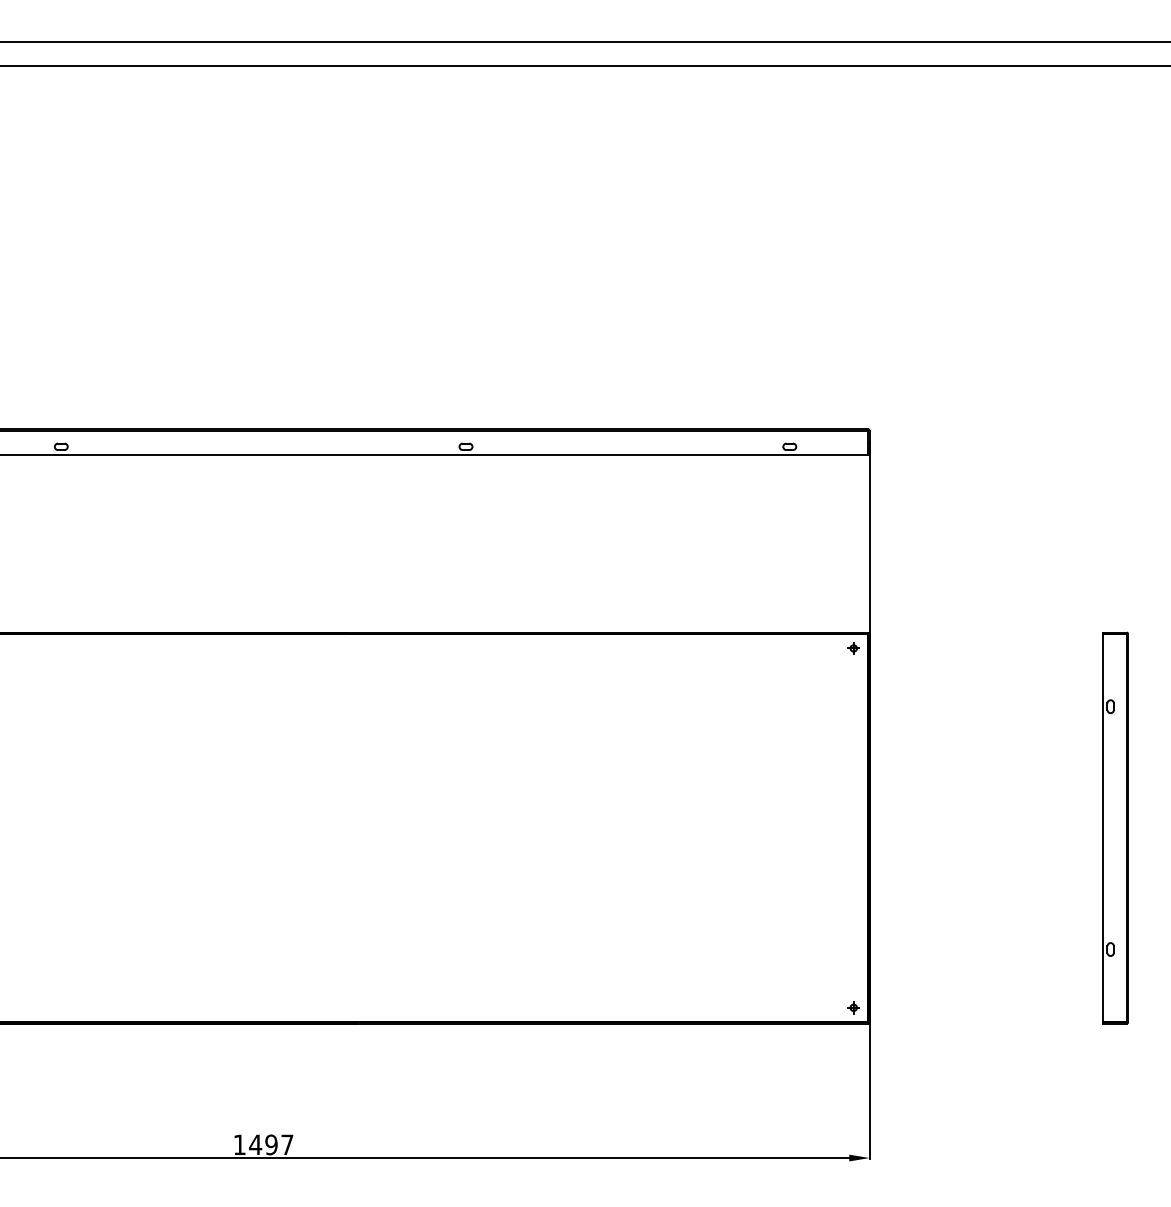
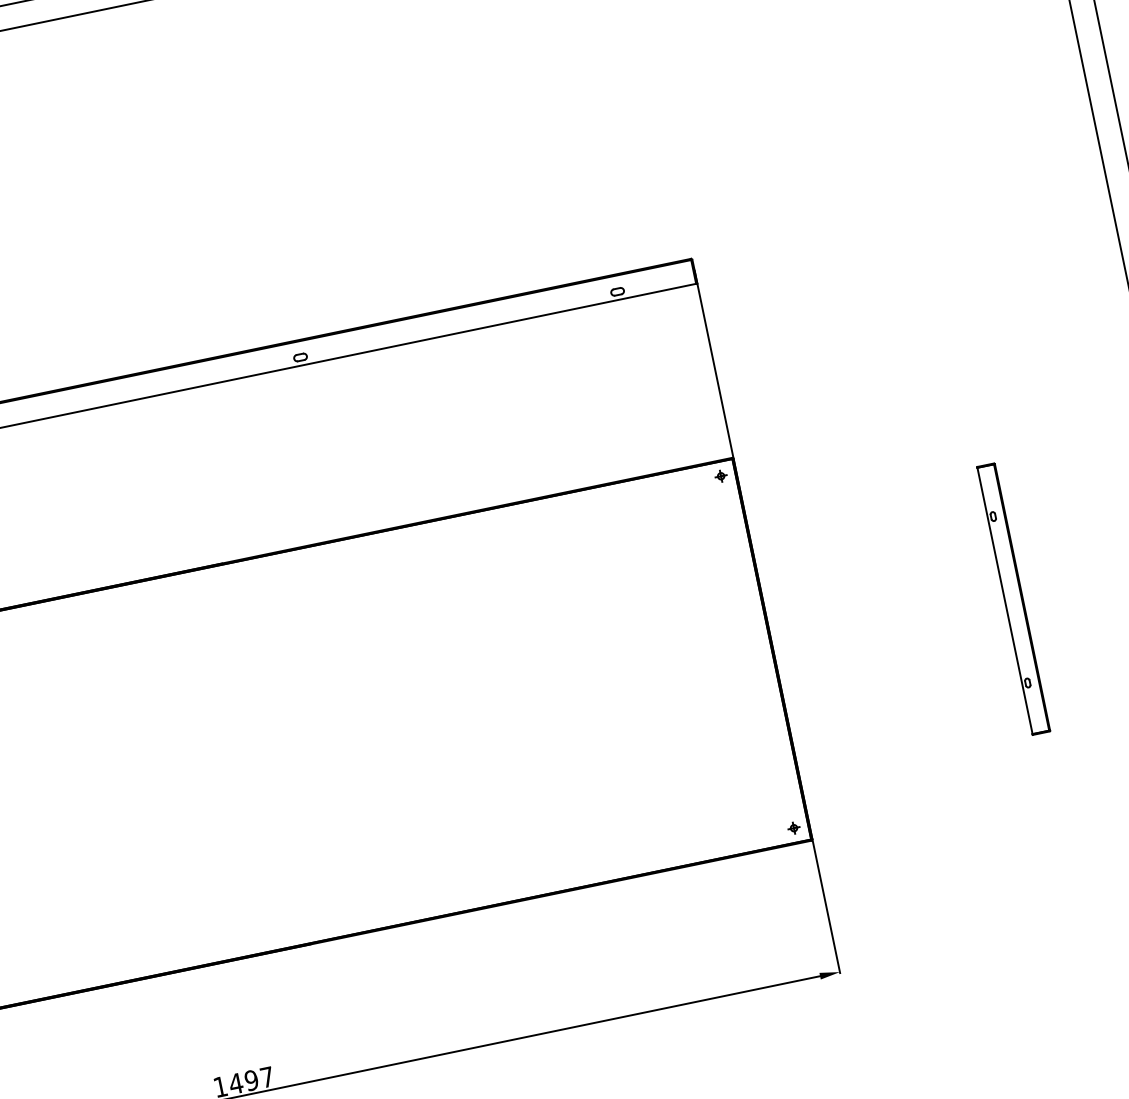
part: (1115, 827) -> (1013, 598), size x0.7

